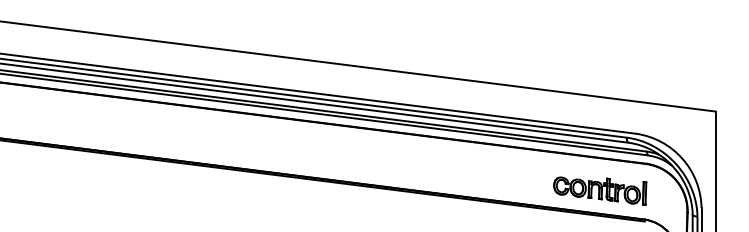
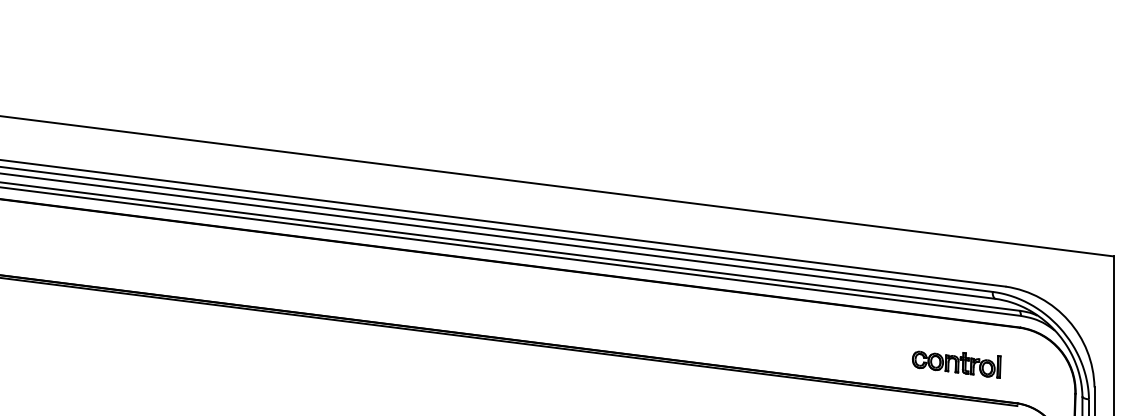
part: (600, 191) -> (956, 364), size x0.7

